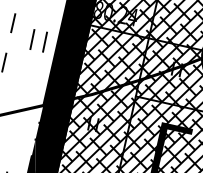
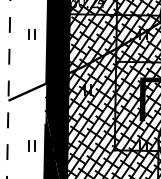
part: (37, 40) -> (31, 34), size x0.62

